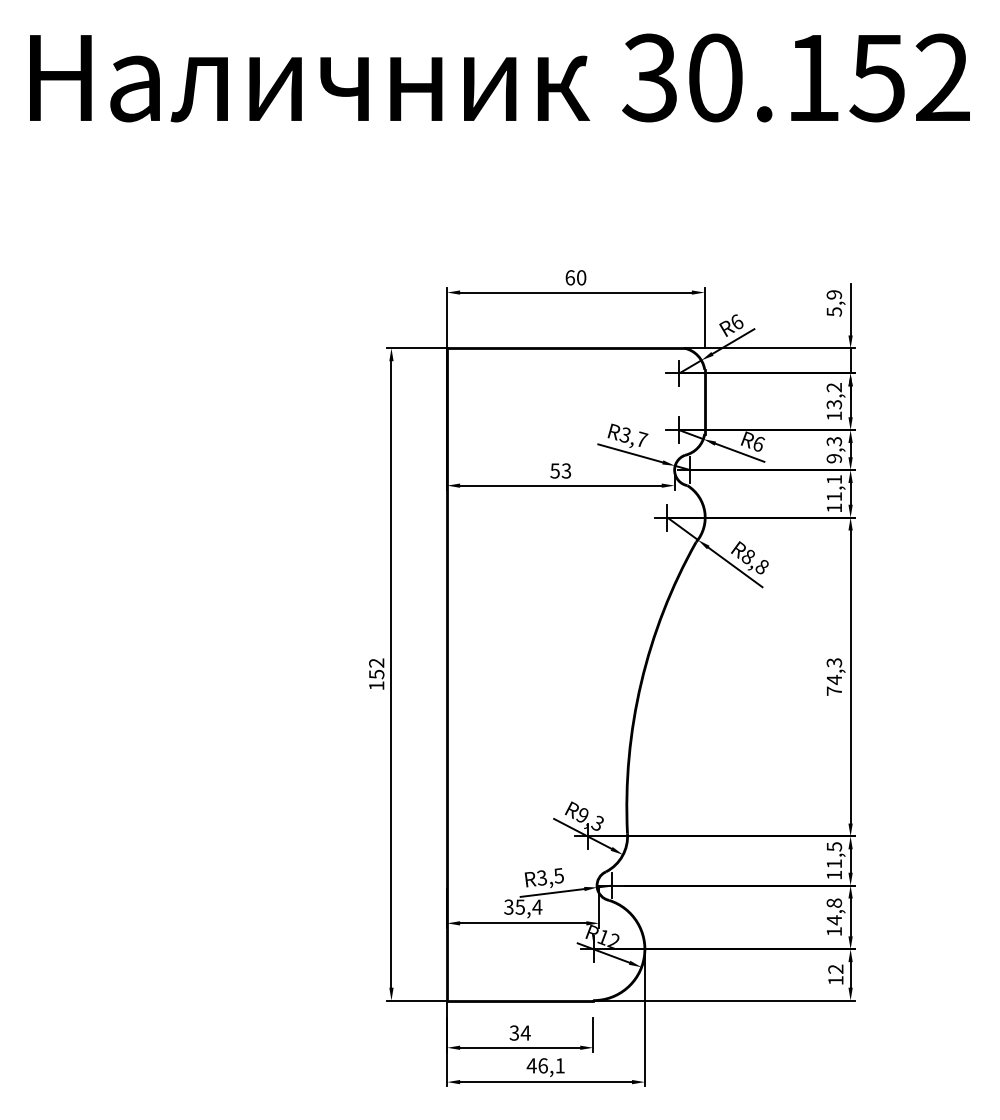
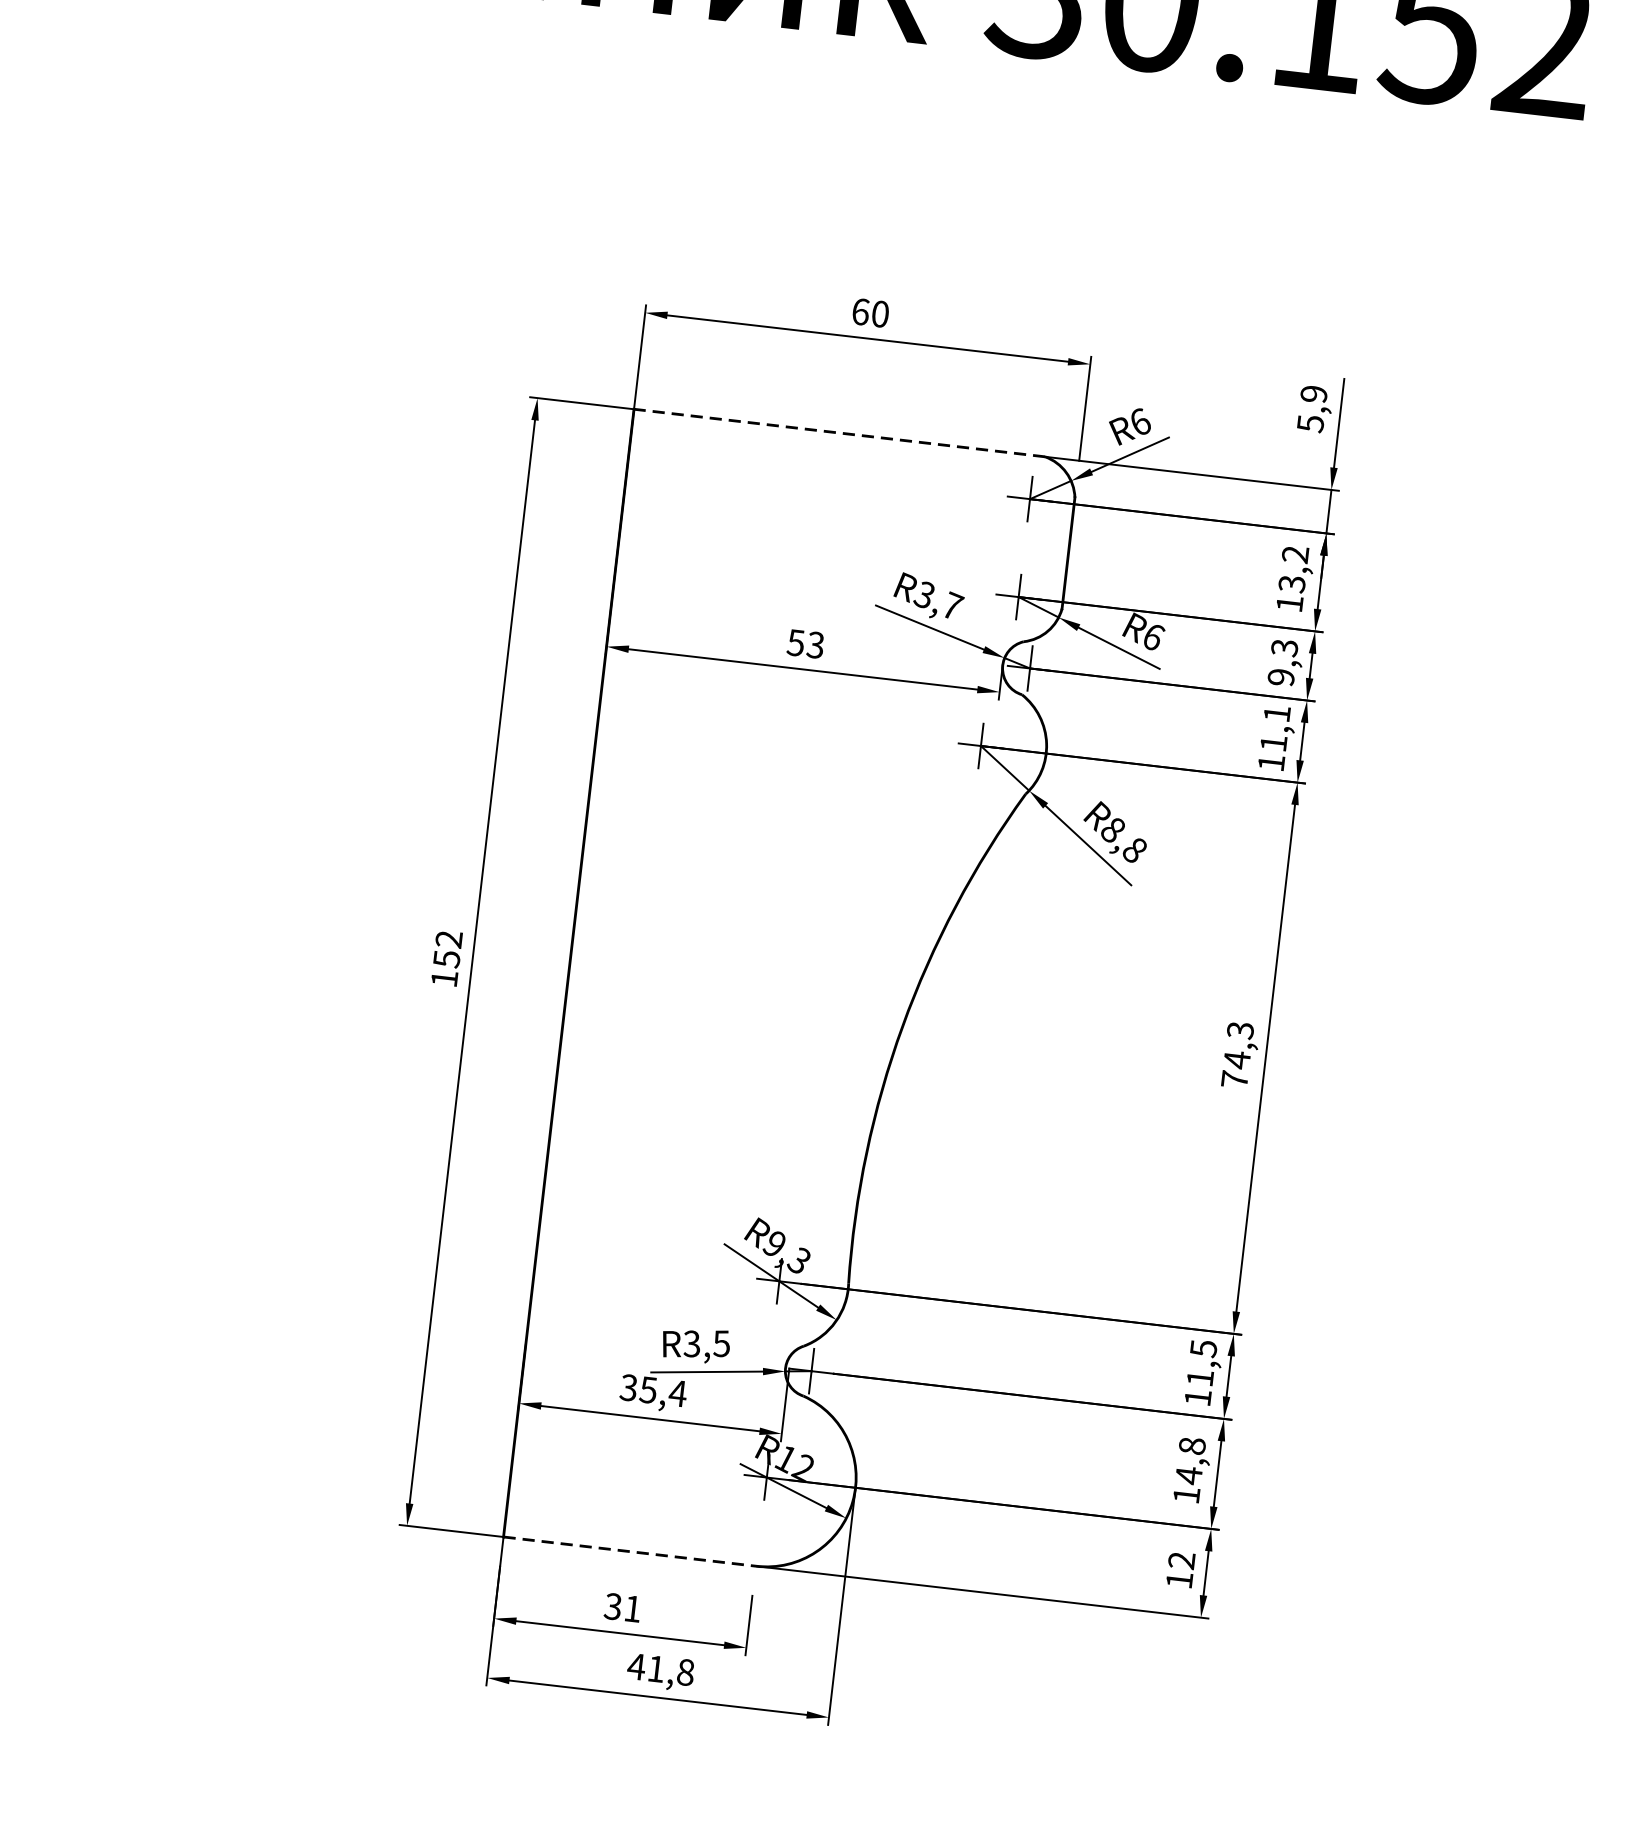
line: (566, 348) -> (840, 433), solid -> dashed
line: (520, 1000) -> (630, 1551), solid -> dashed
text: (525, 1032) -> (632, 1607), 34 -> 31
text: (551, 1065) -> (670, 1670), 46,1 -> 41,8

